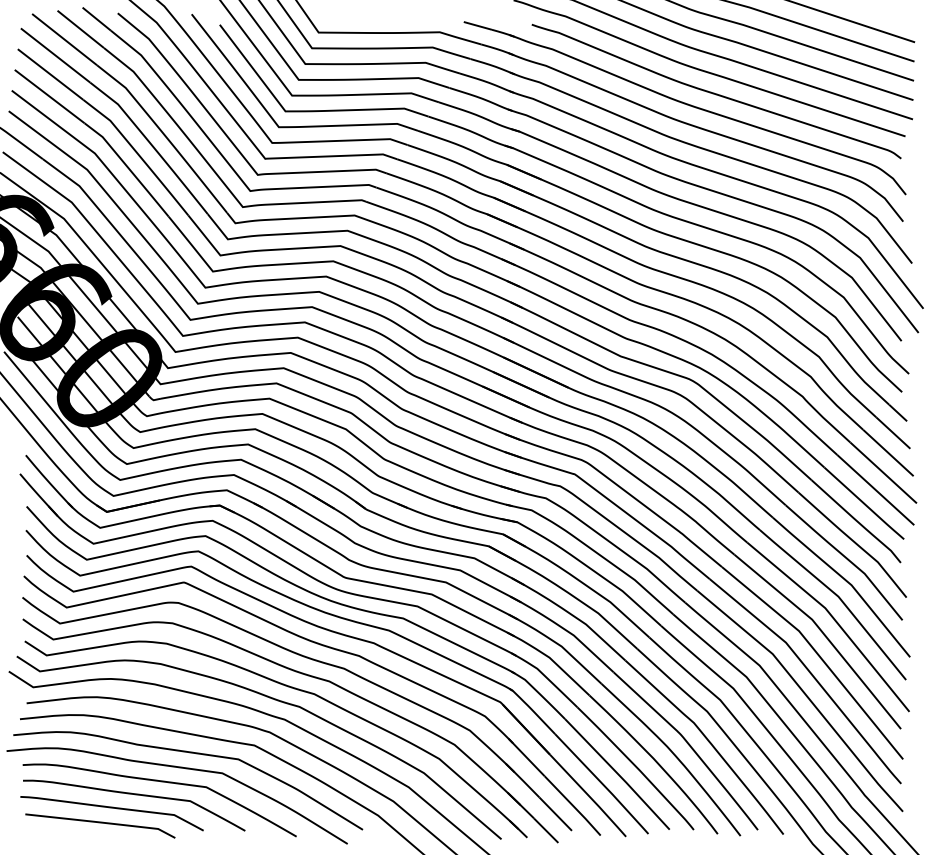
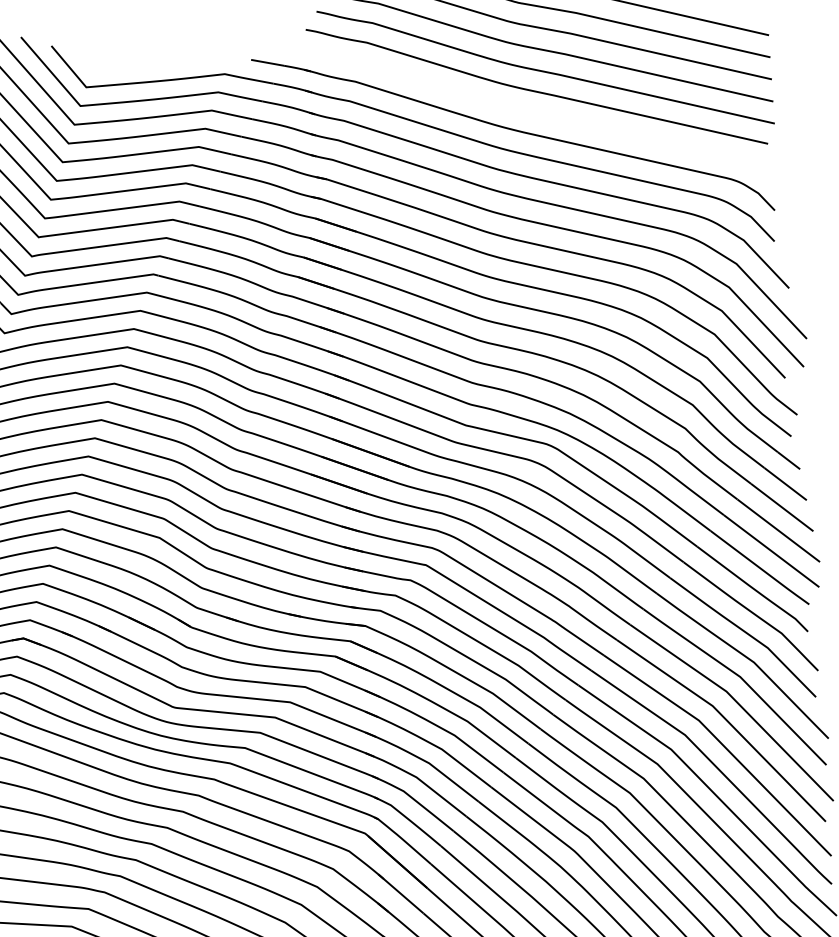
curve: (716, 93) -> (547, 114), removed

